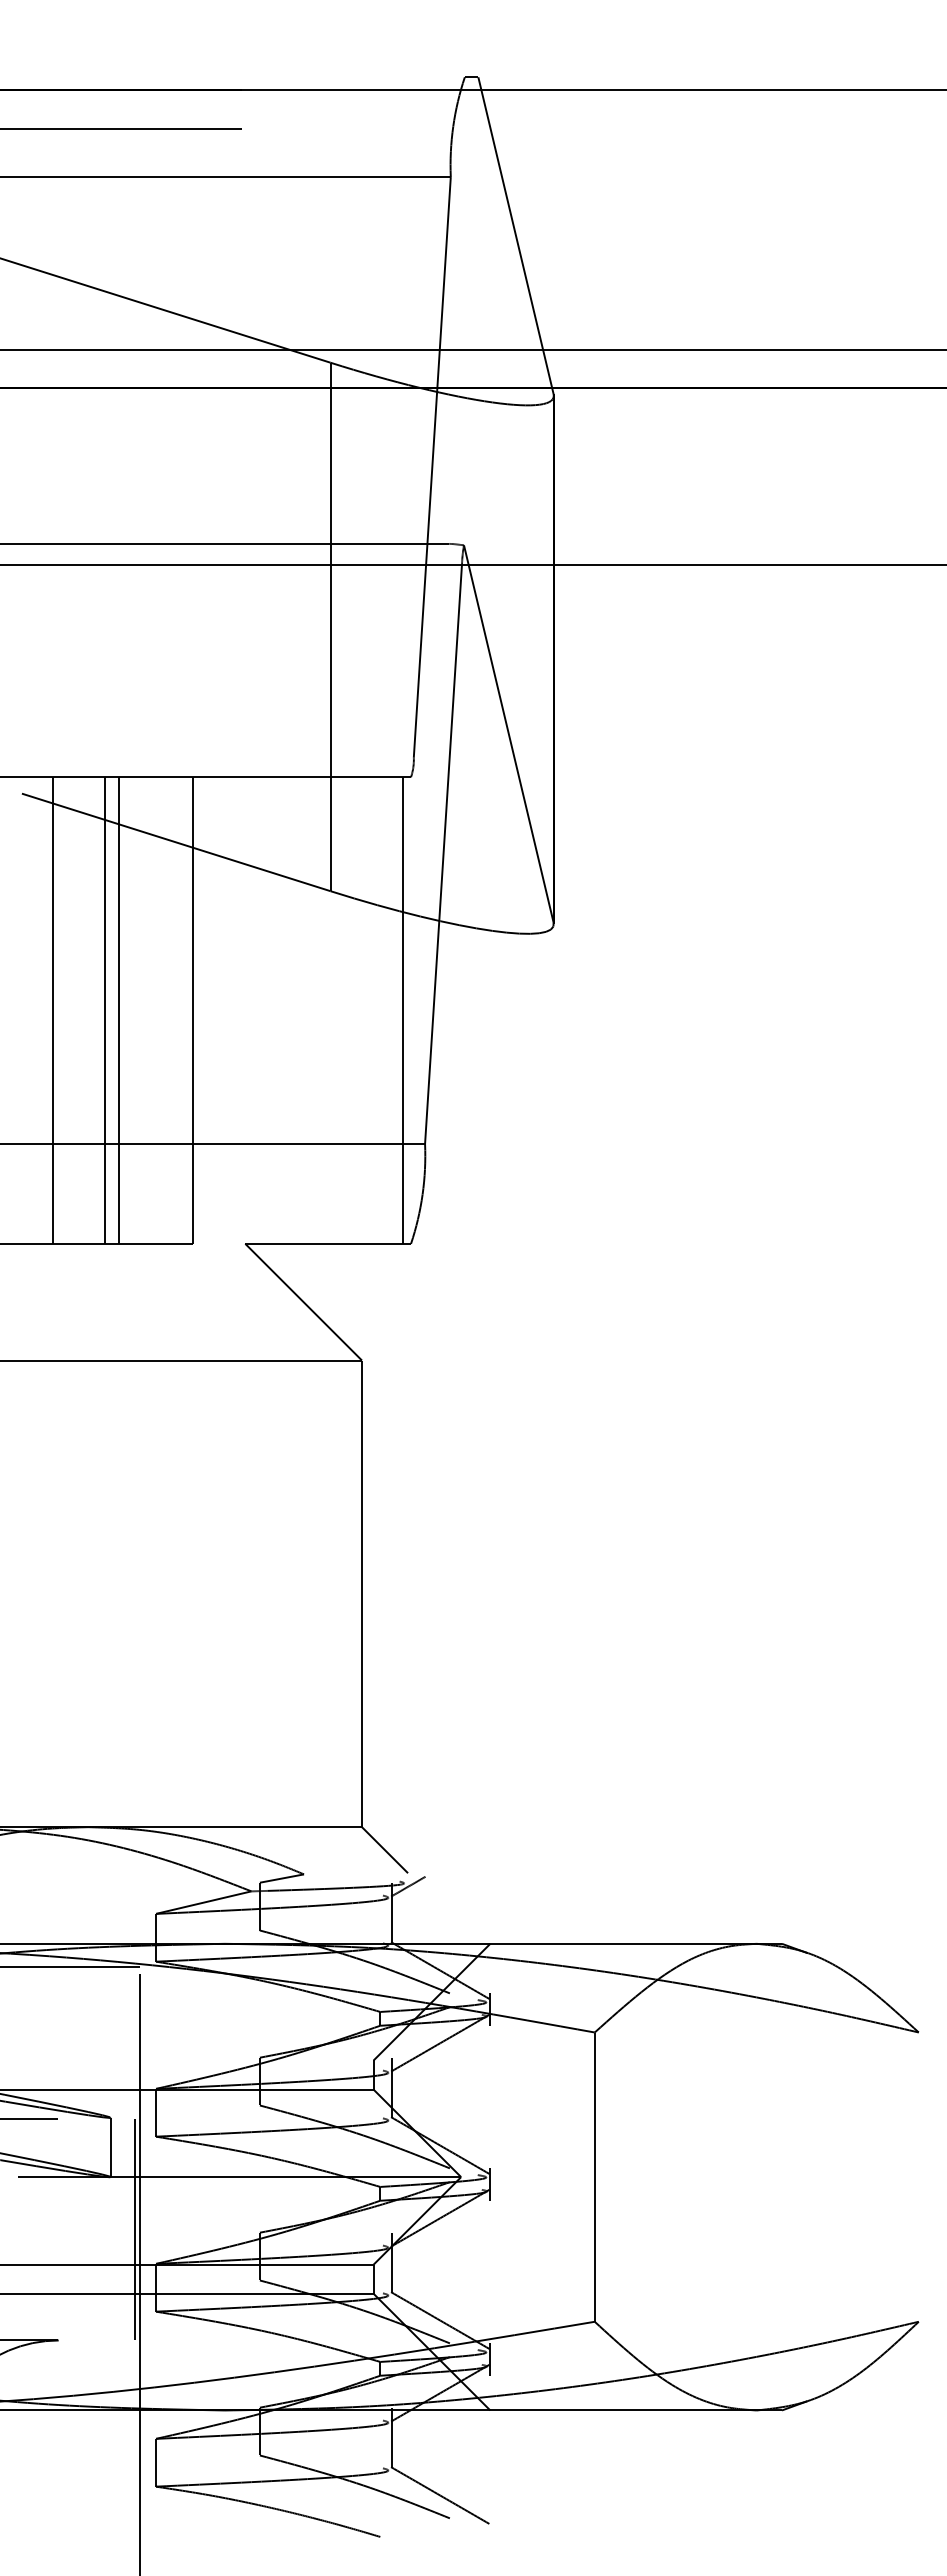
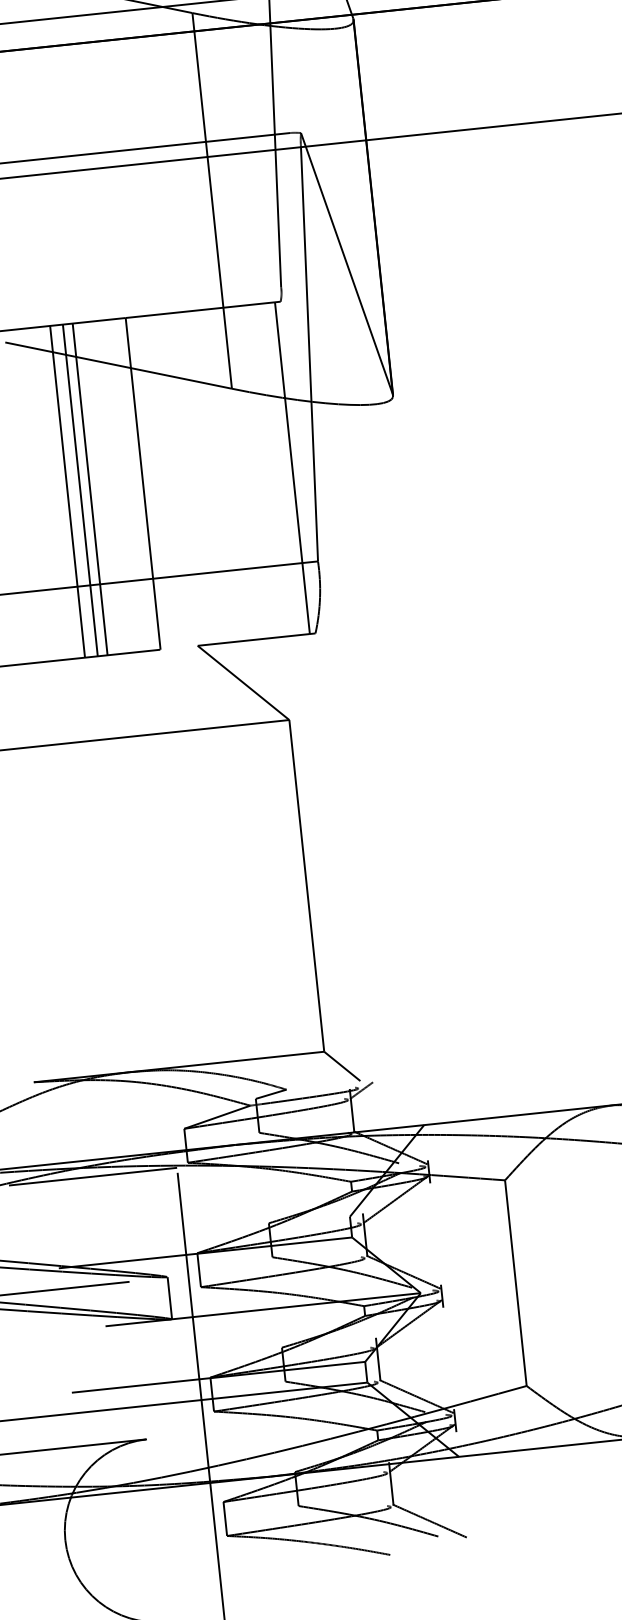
line: (52, 1010) -> (67, 491), moved
line: (134, 2229) -> (192, 1354), removed

